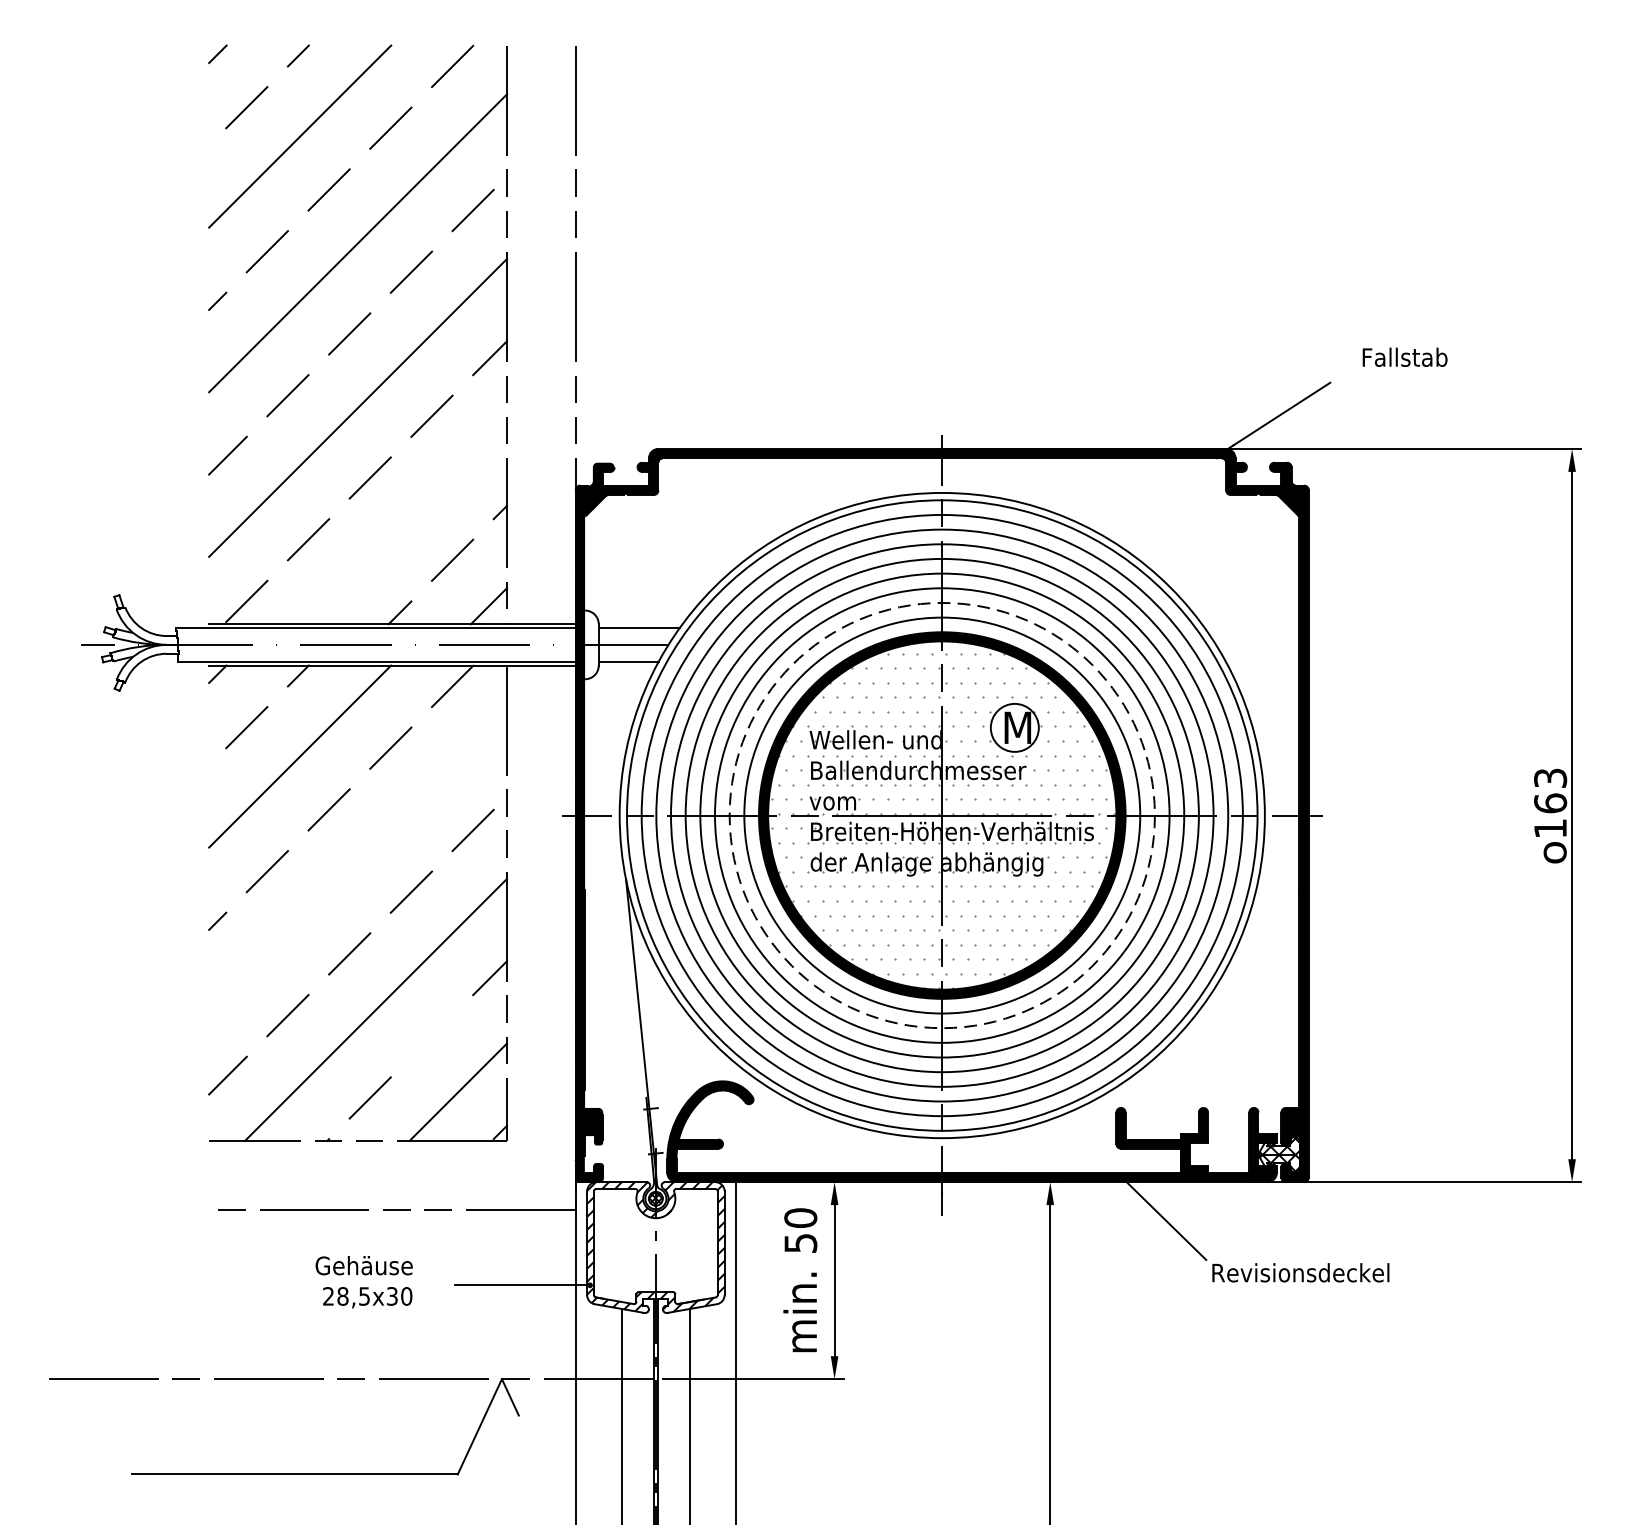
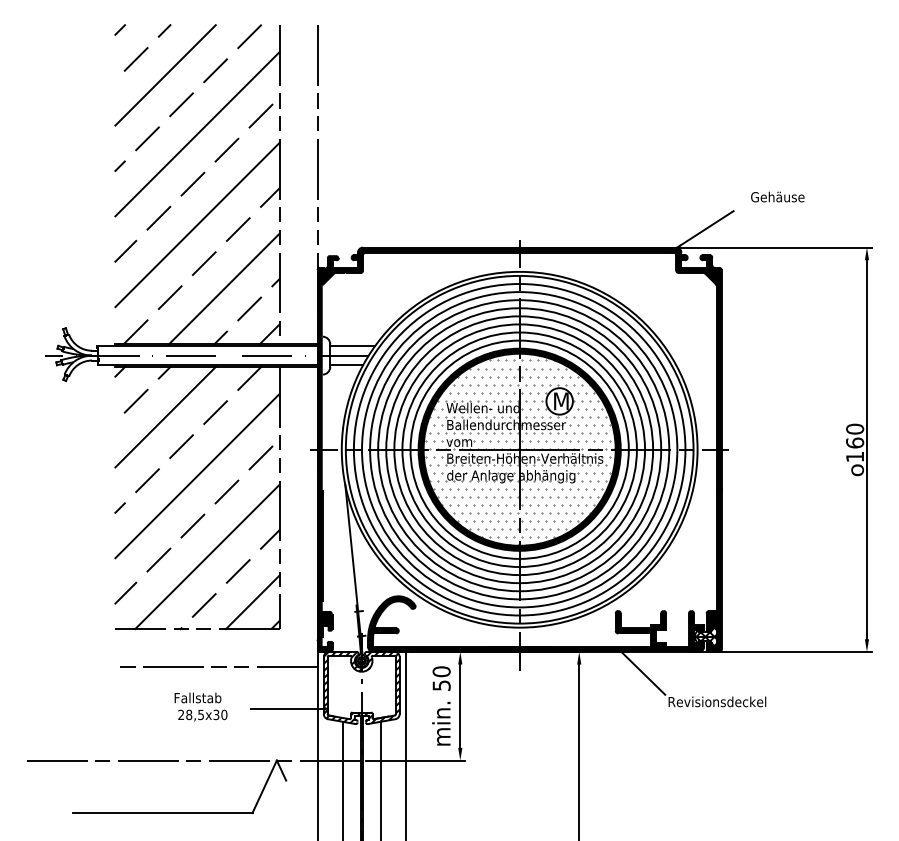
text: (1409, 356) -> (777, 196), Fallstab -> Gehäuse
line: (405, 523) -> (223, 288), added
text: (1551, 777) -> (855, 428), 163 -> 160
circle: (941, 815) -> (519, 449), dashed -> solid
line: (357, 862) -> (197, 475), added
line: (430, 1036) -> (237, 571), added
text: (363, 1264) -> (200, 697), Gehäuse -> Fallstab

